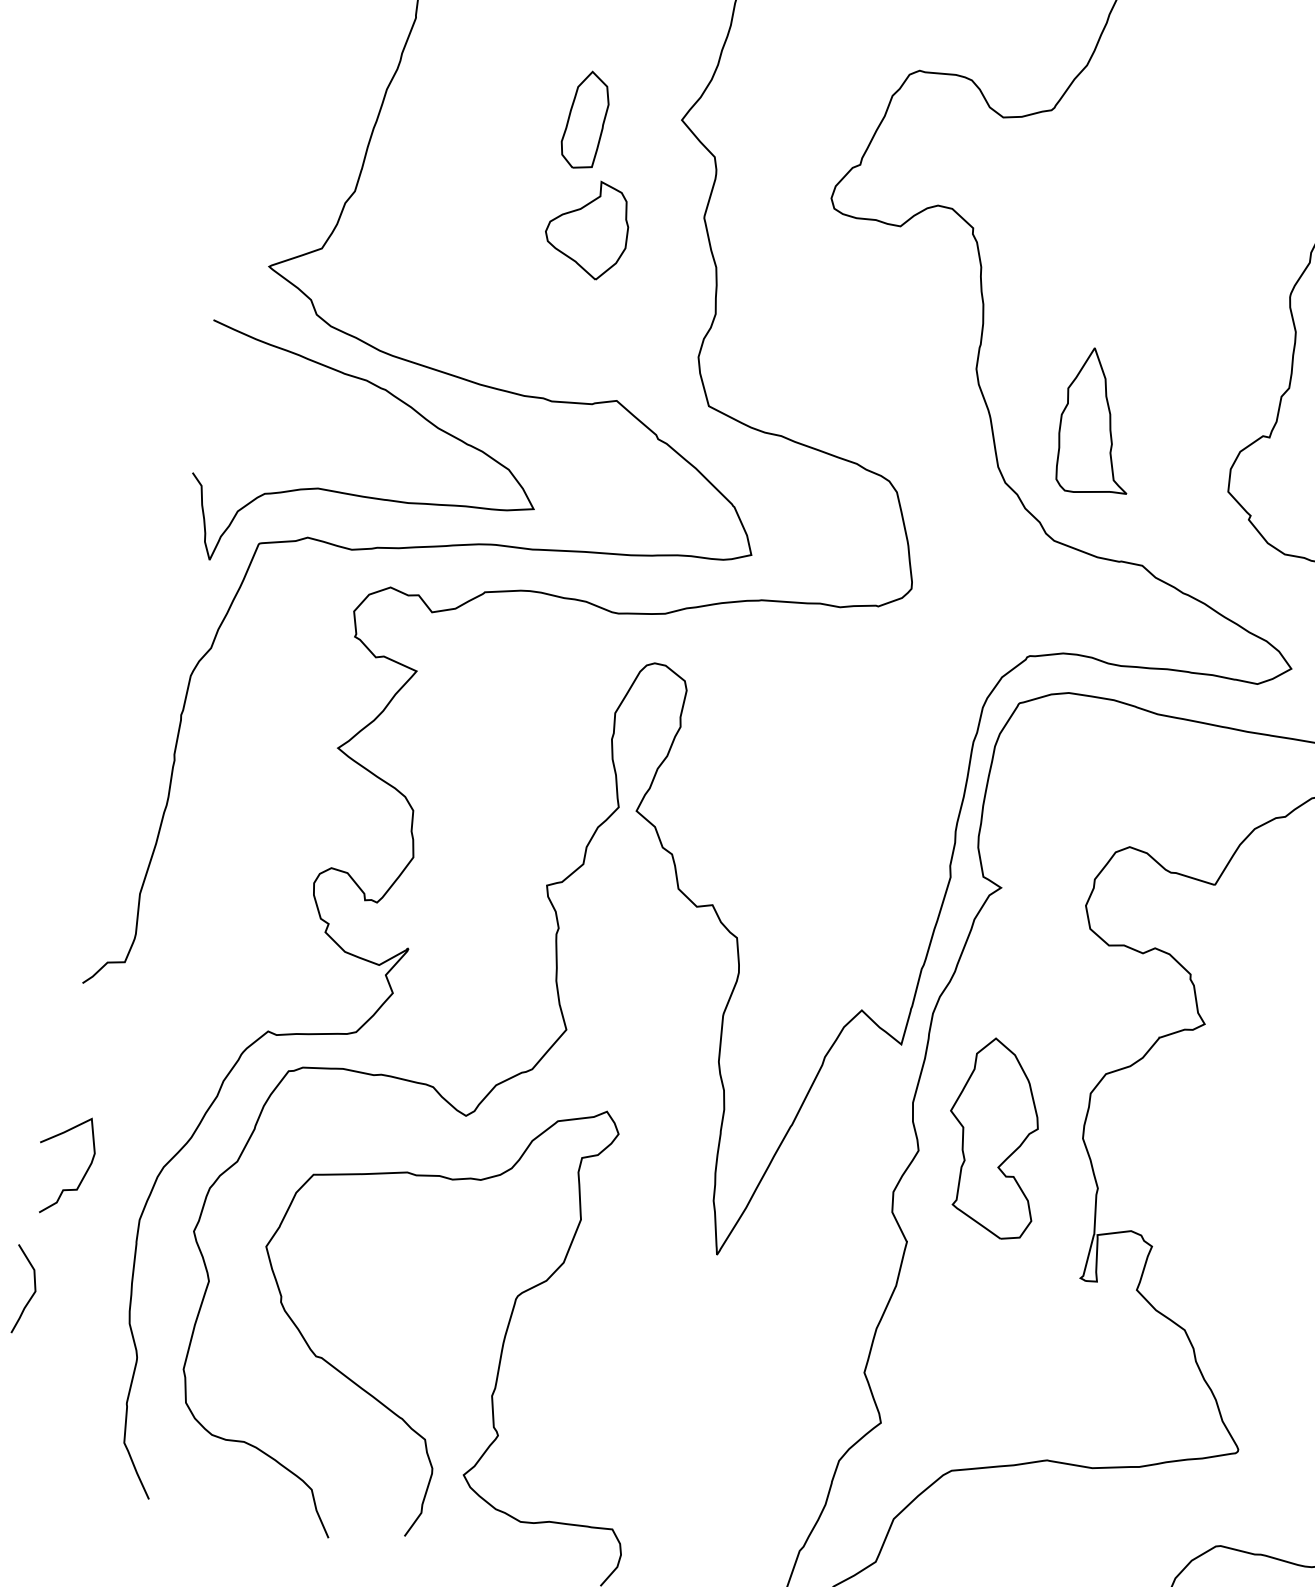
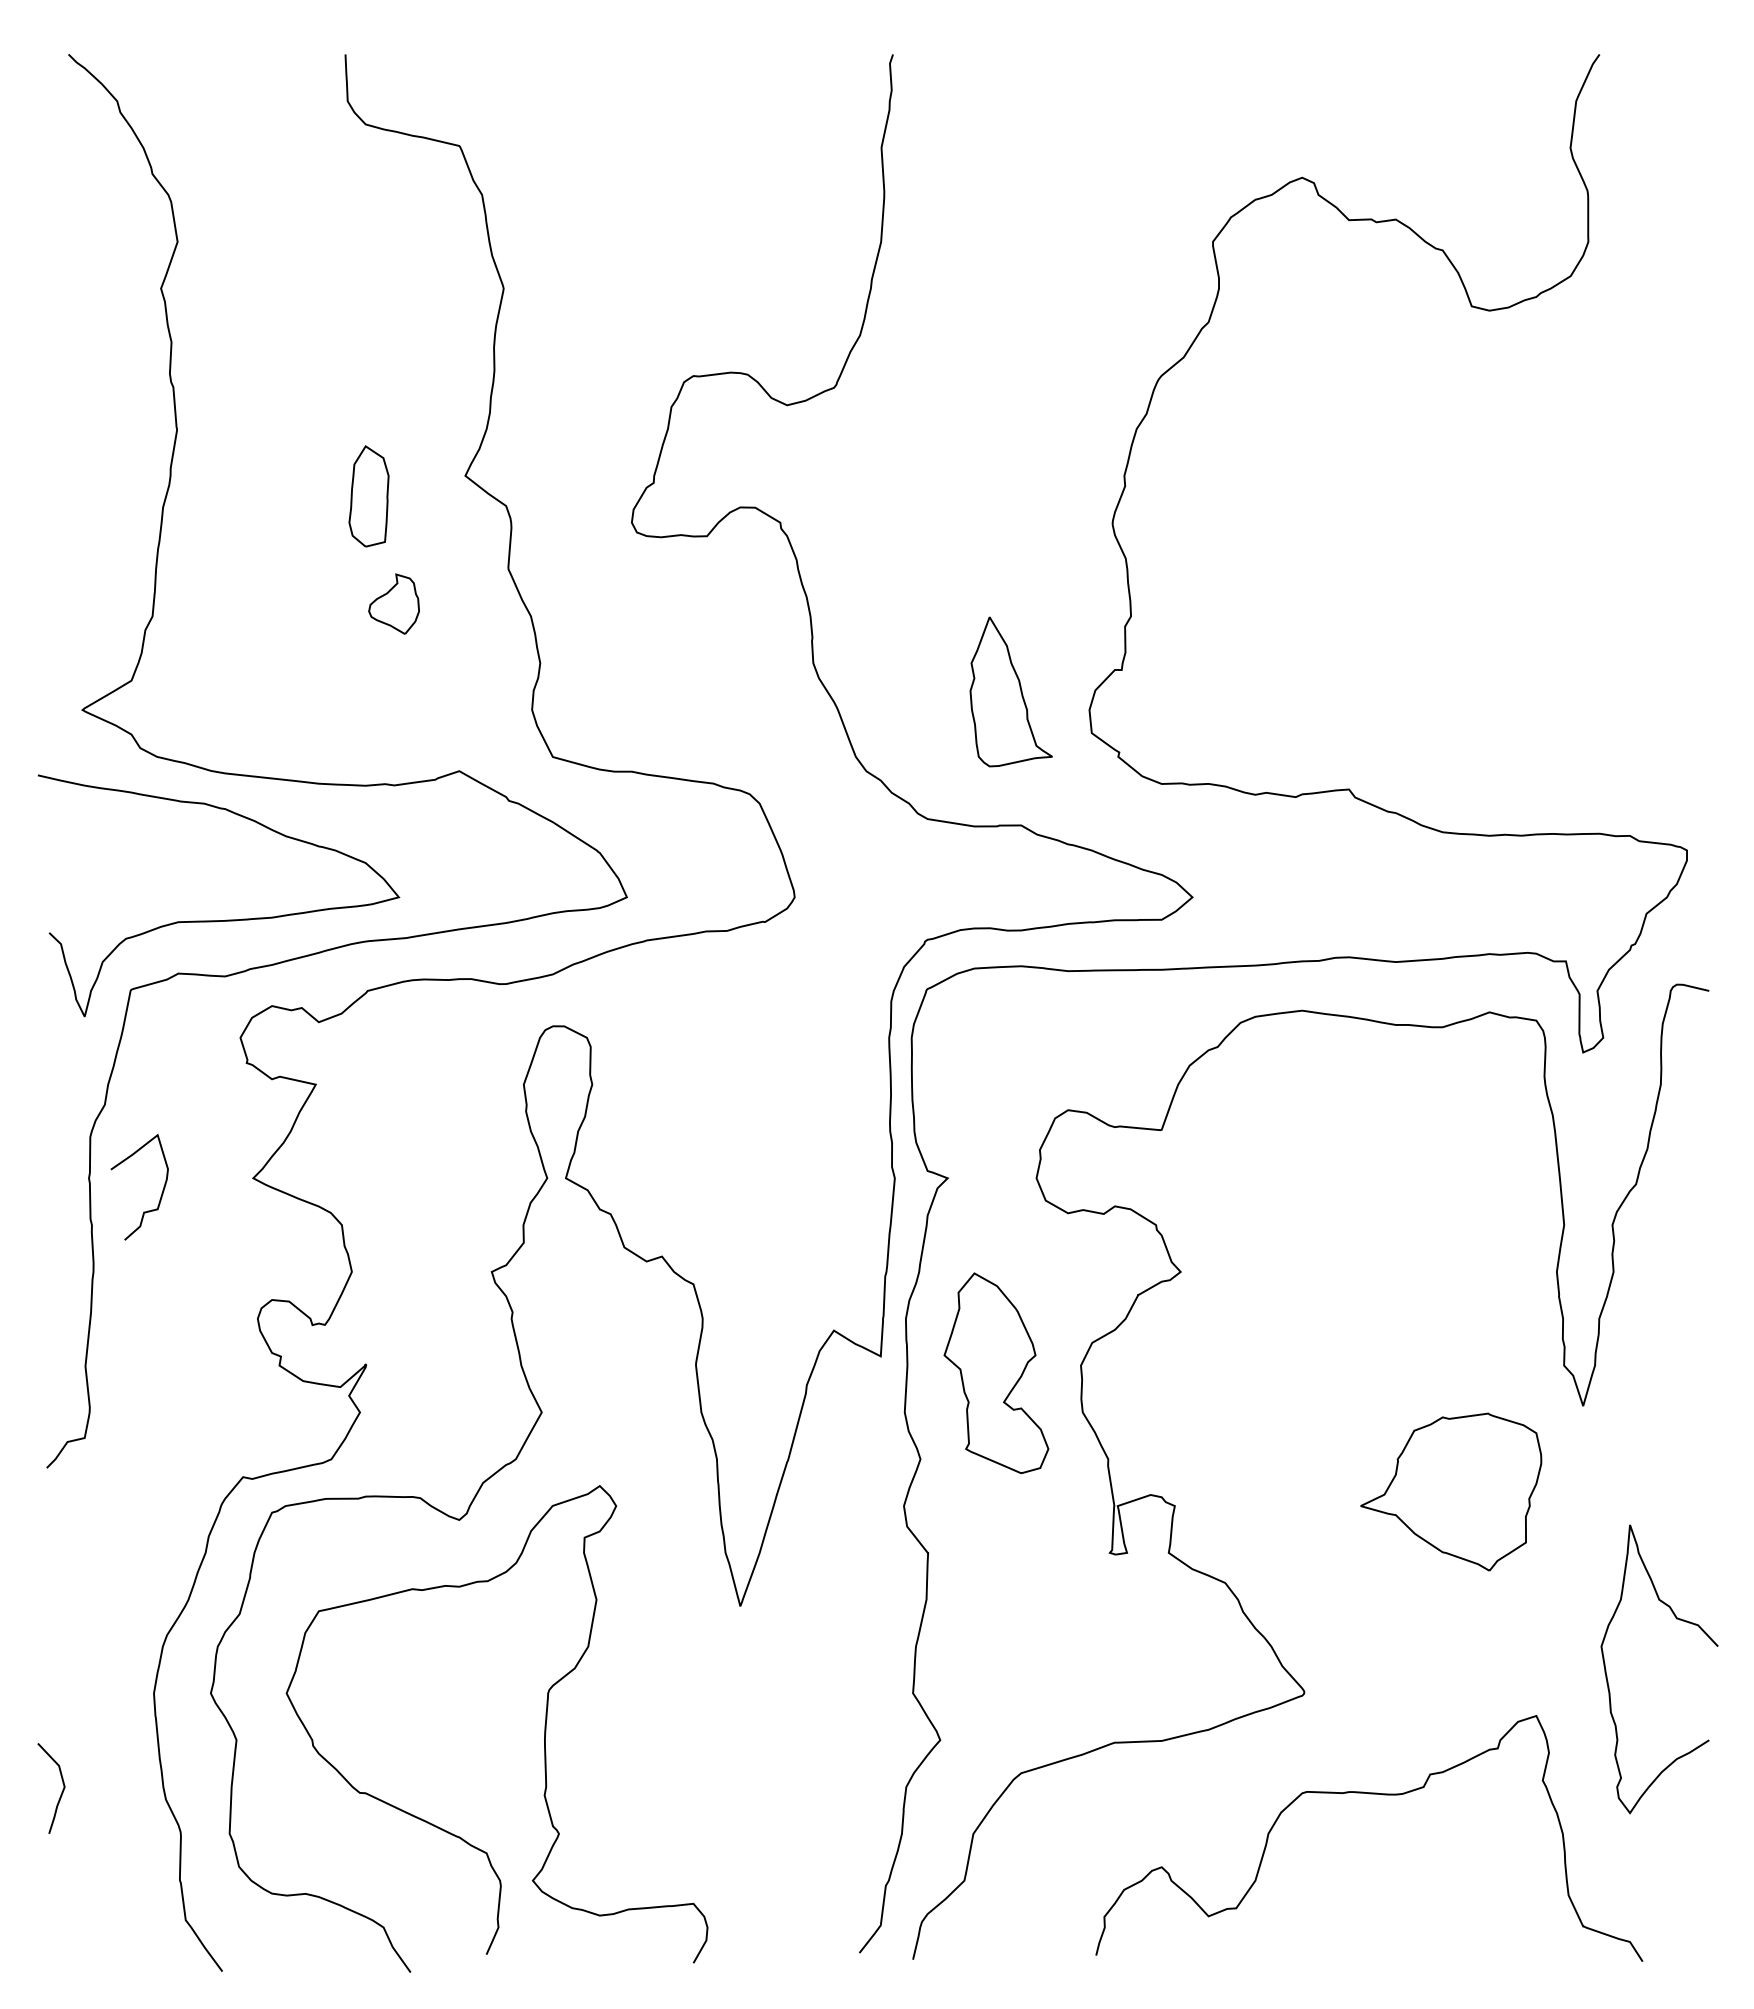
part: (587, 227) -> (393, 603), size x0.6
part: (1099, 423) -> (1010, 691), moved
part: (997, 1137) -> (996, 1372), moved
curve: (83, 1175) -> (161, 1193), moved

